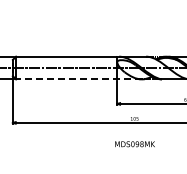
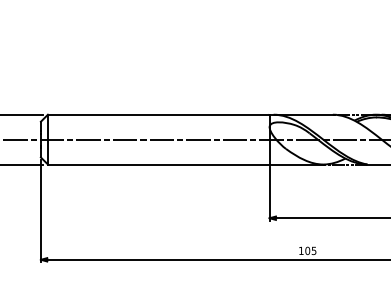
line: (78, 79) -> (184, 164), dashed -> solid

